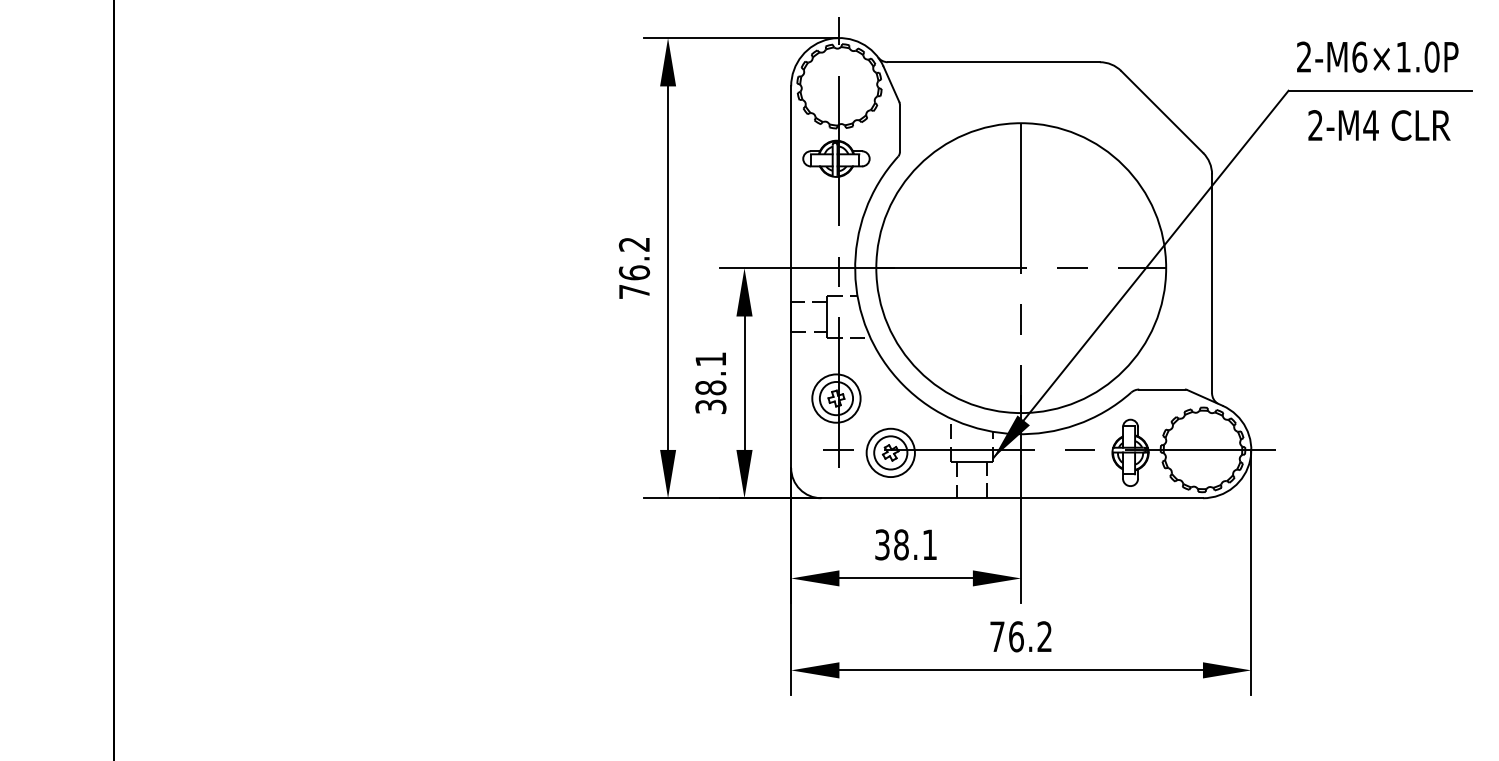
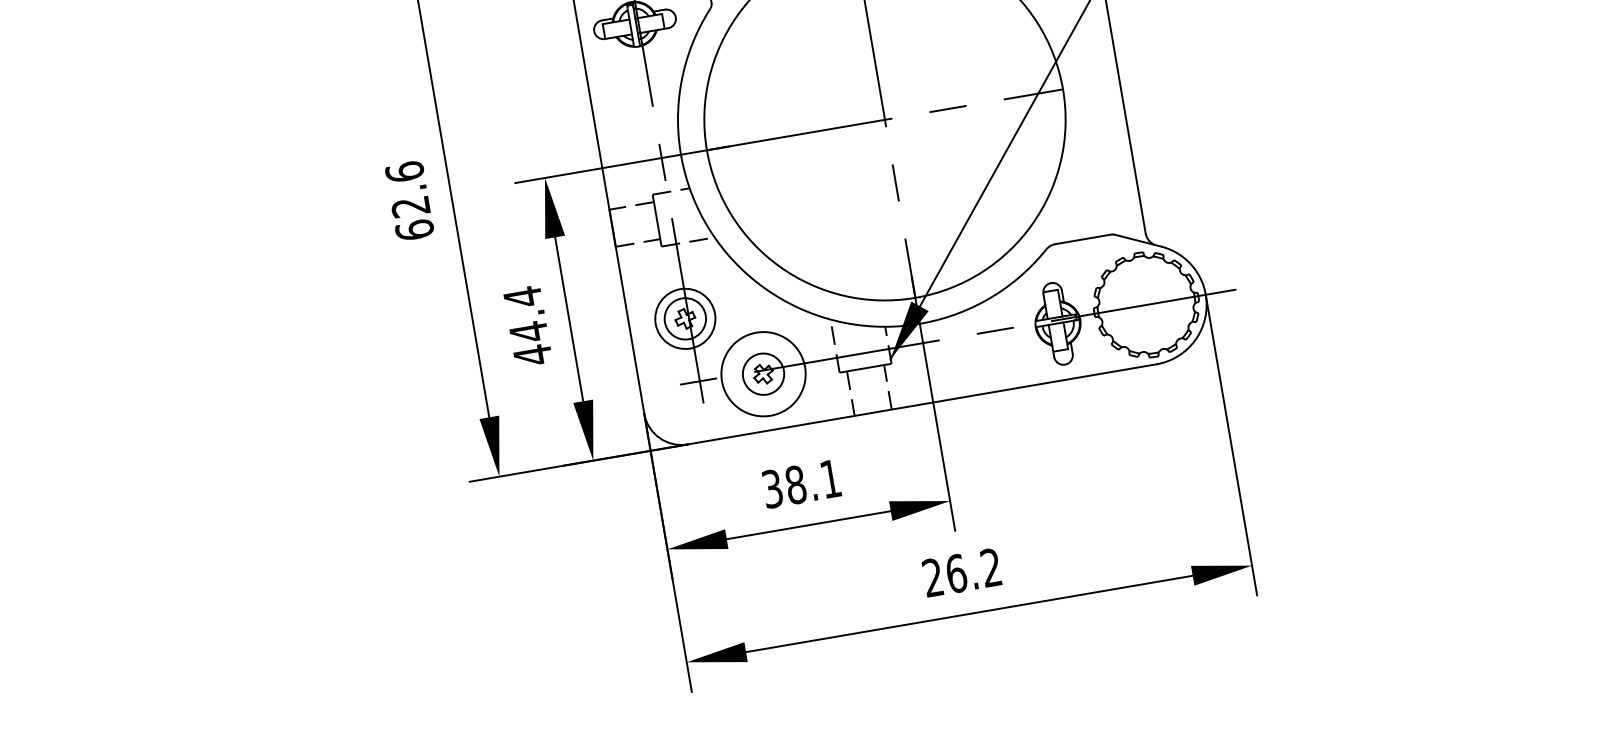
text: (634, 267) -> (409, 200), 76.2 -> 62.6
text: (710, 382) -> (527, 325), 38.1 -> 44.4
circle: (890, 452) -> (763, 373), size x1.4
text: (997, 636) -> (933, 577), 76.2 -> 26.2

